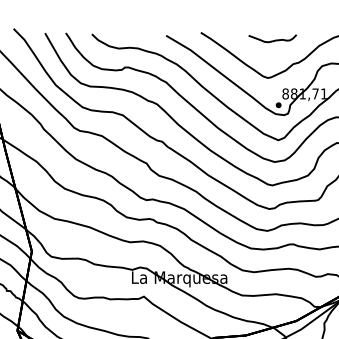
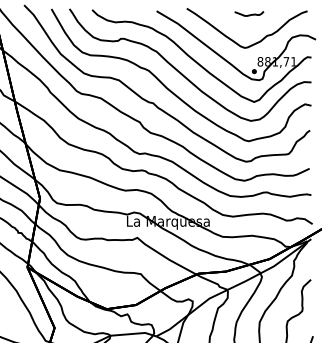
part: (273, 38) -> (249, 13), size x0.7

